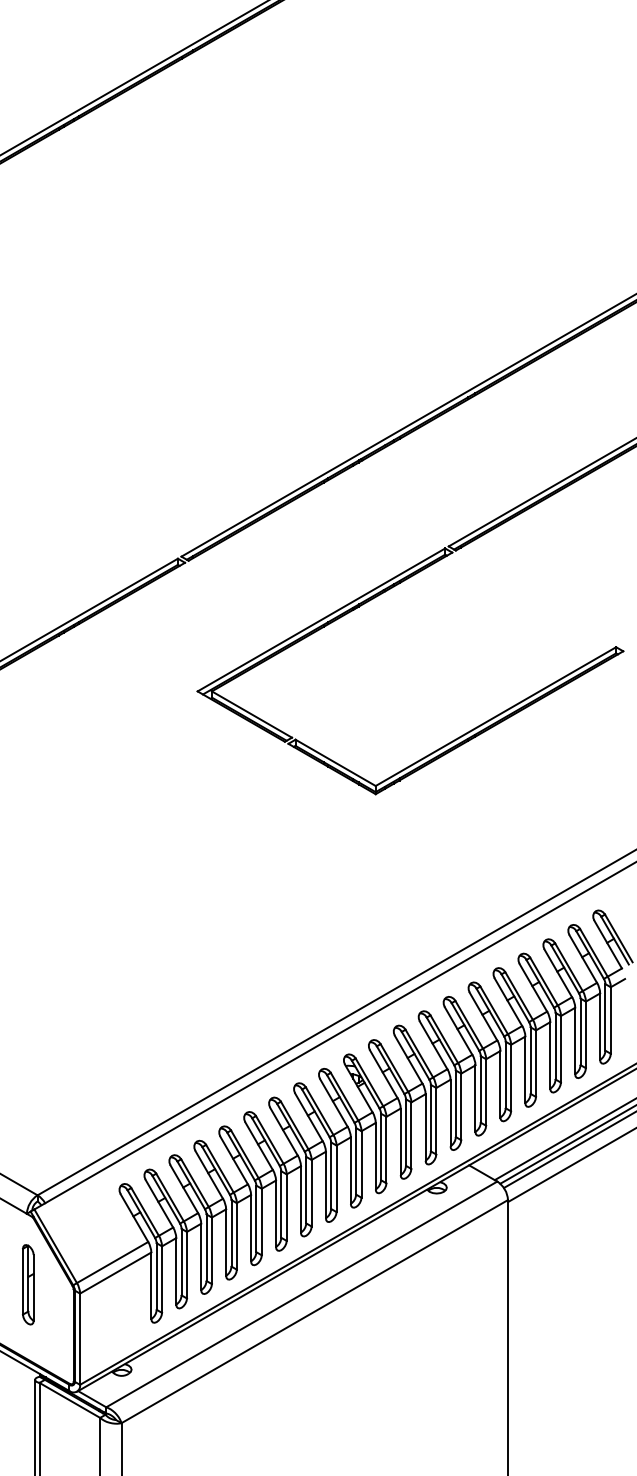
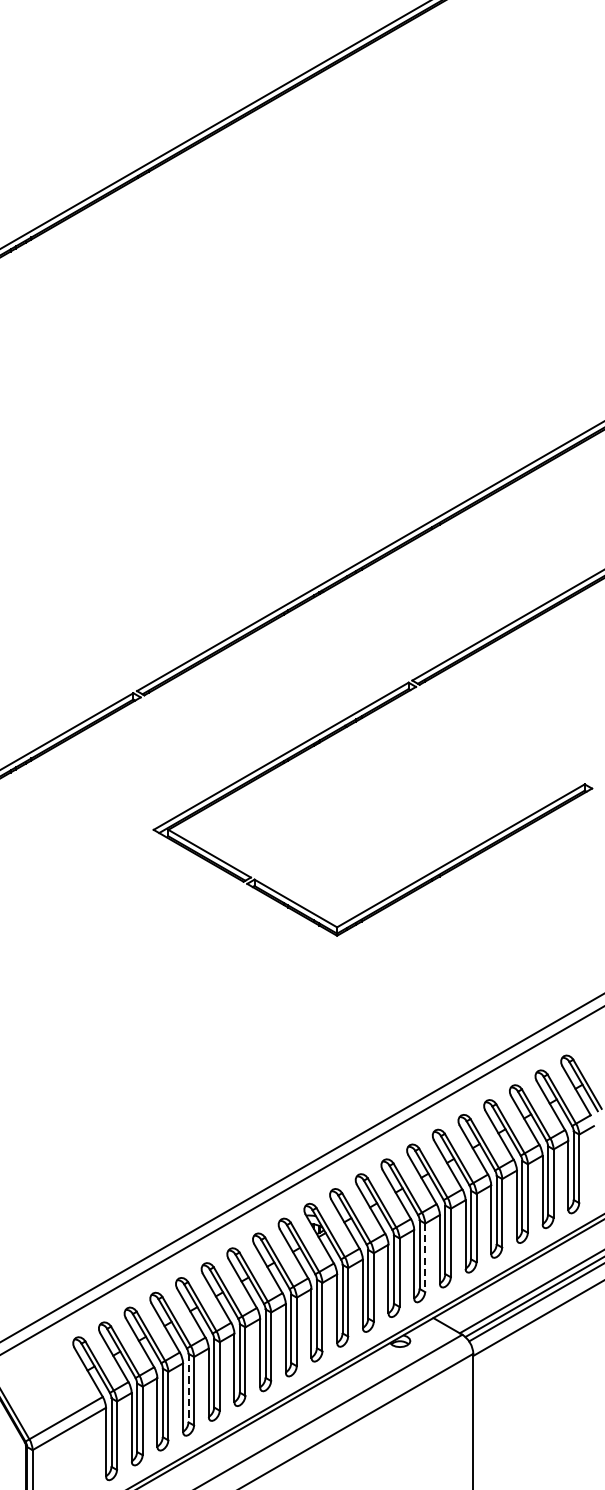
line: (461, 1107) -> (425, 1258), solid -> dashed
line: (231, 1233) -> (188, 1388), solid -> dashed

